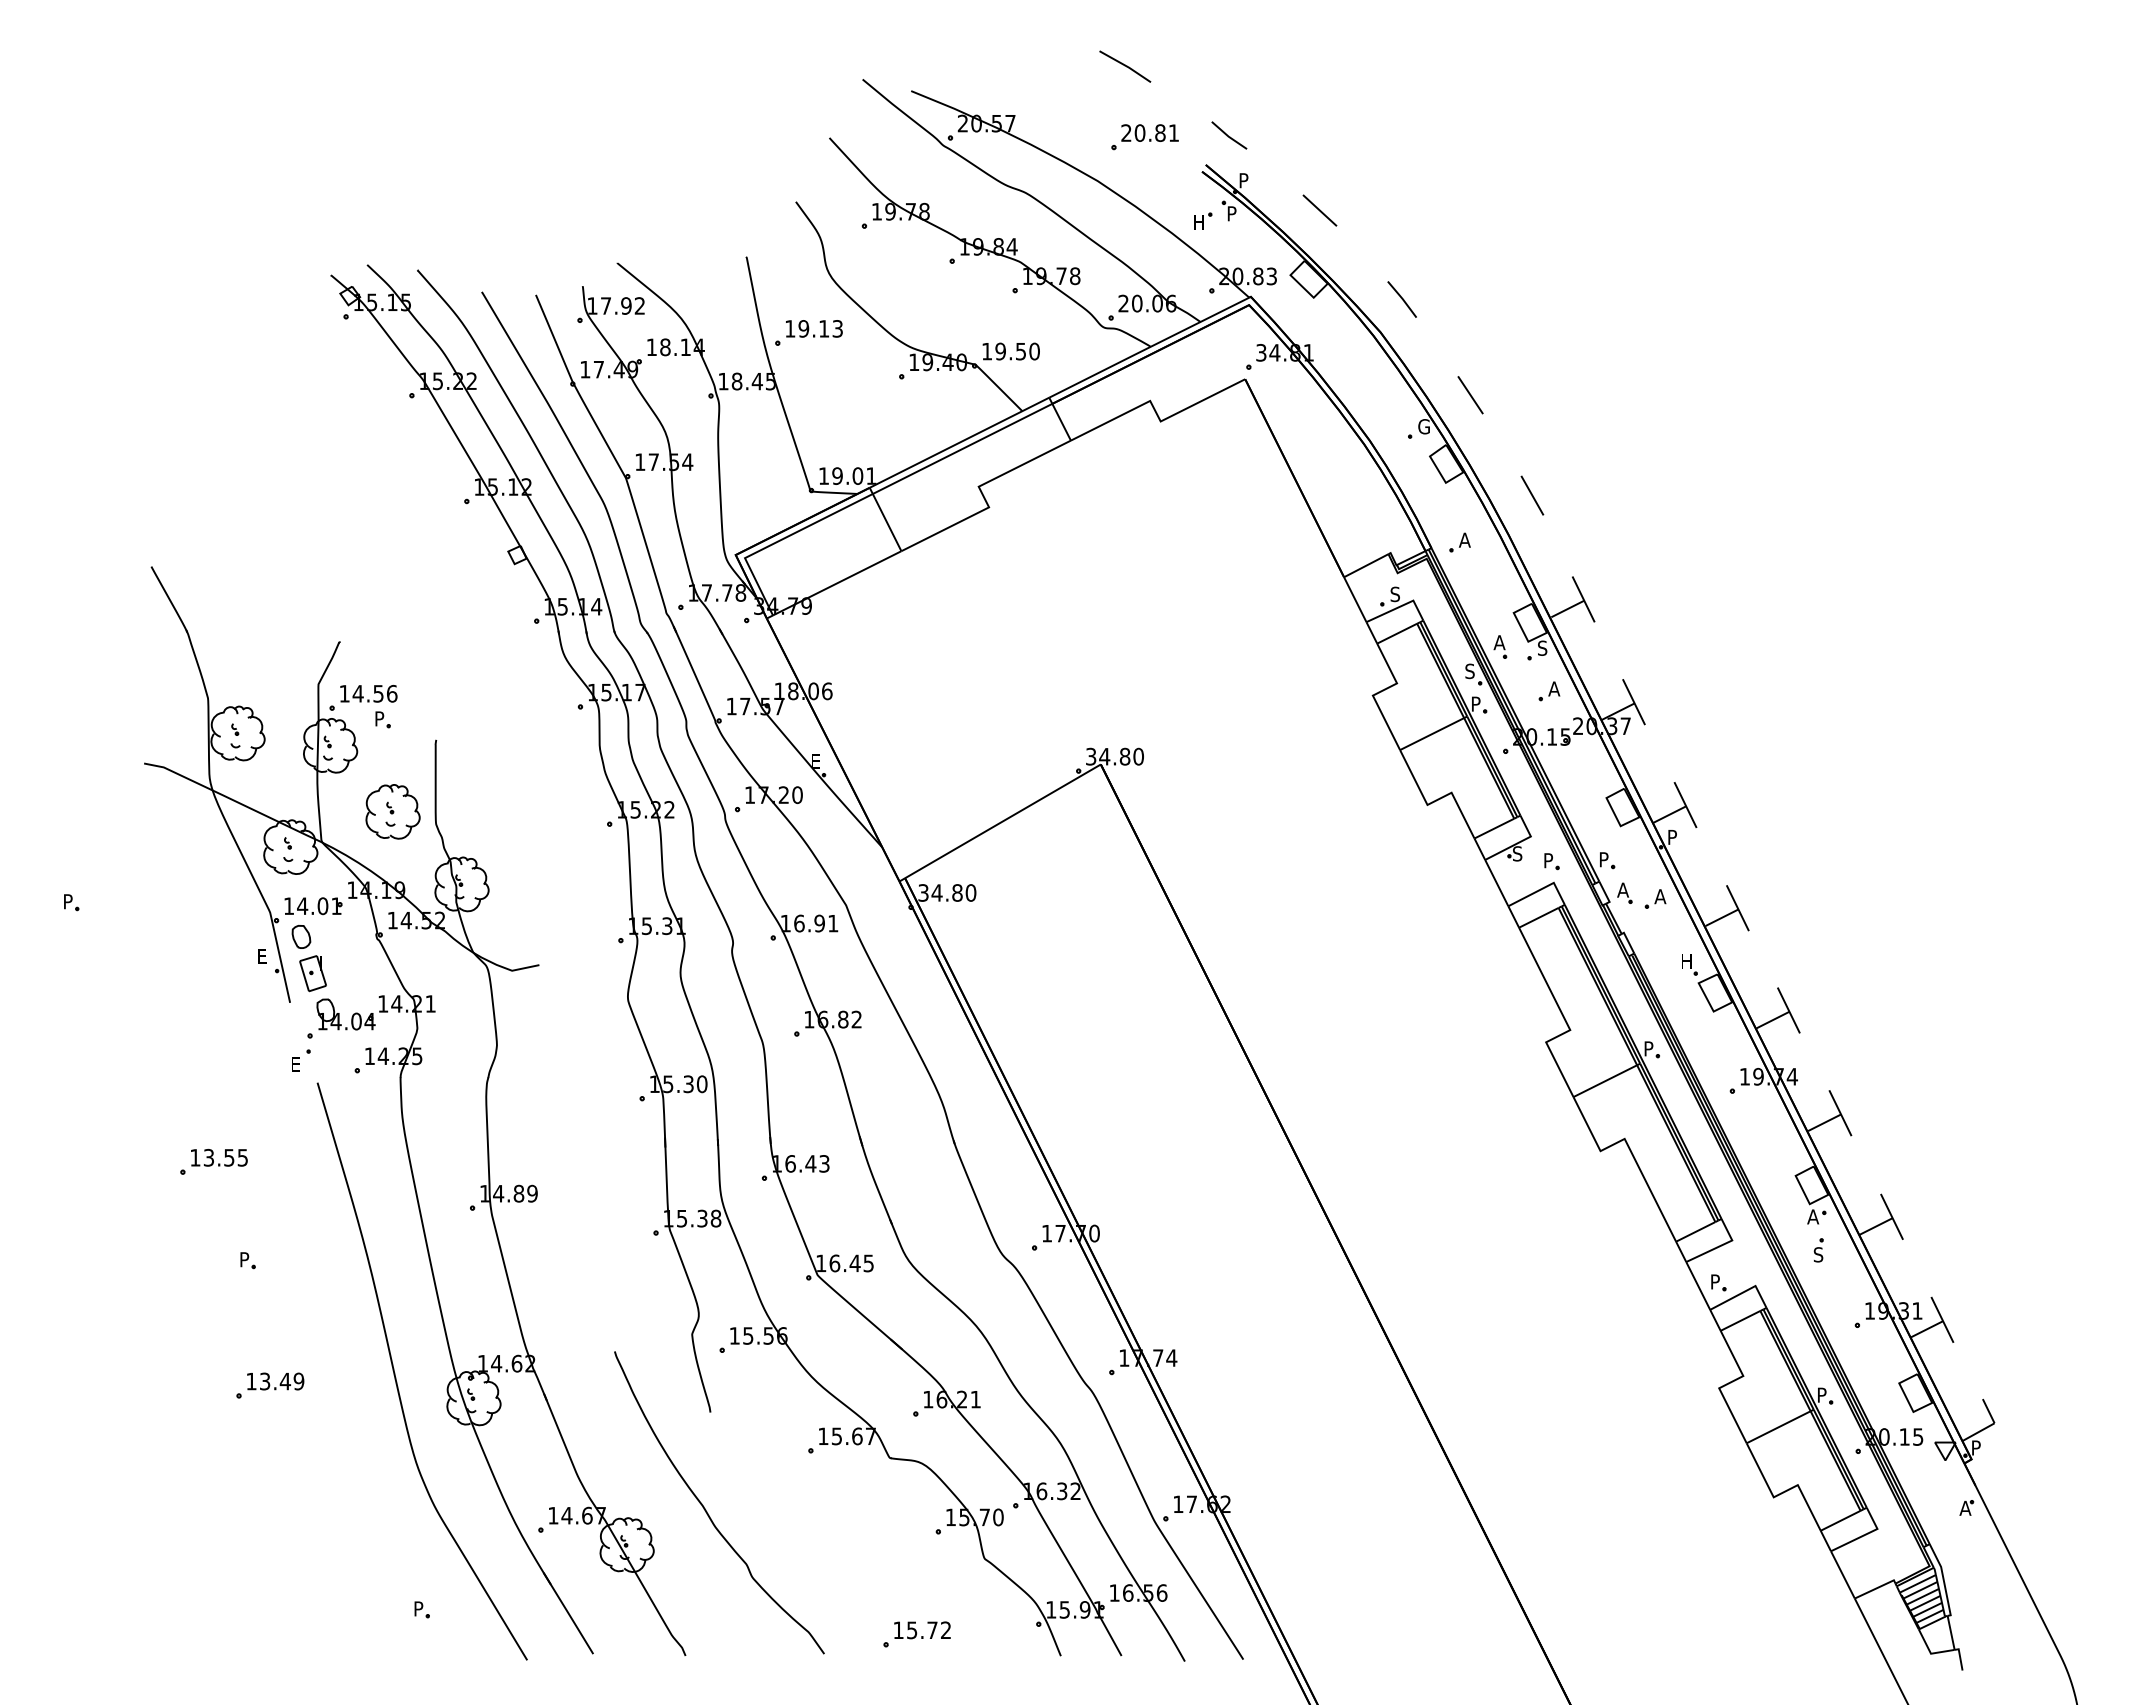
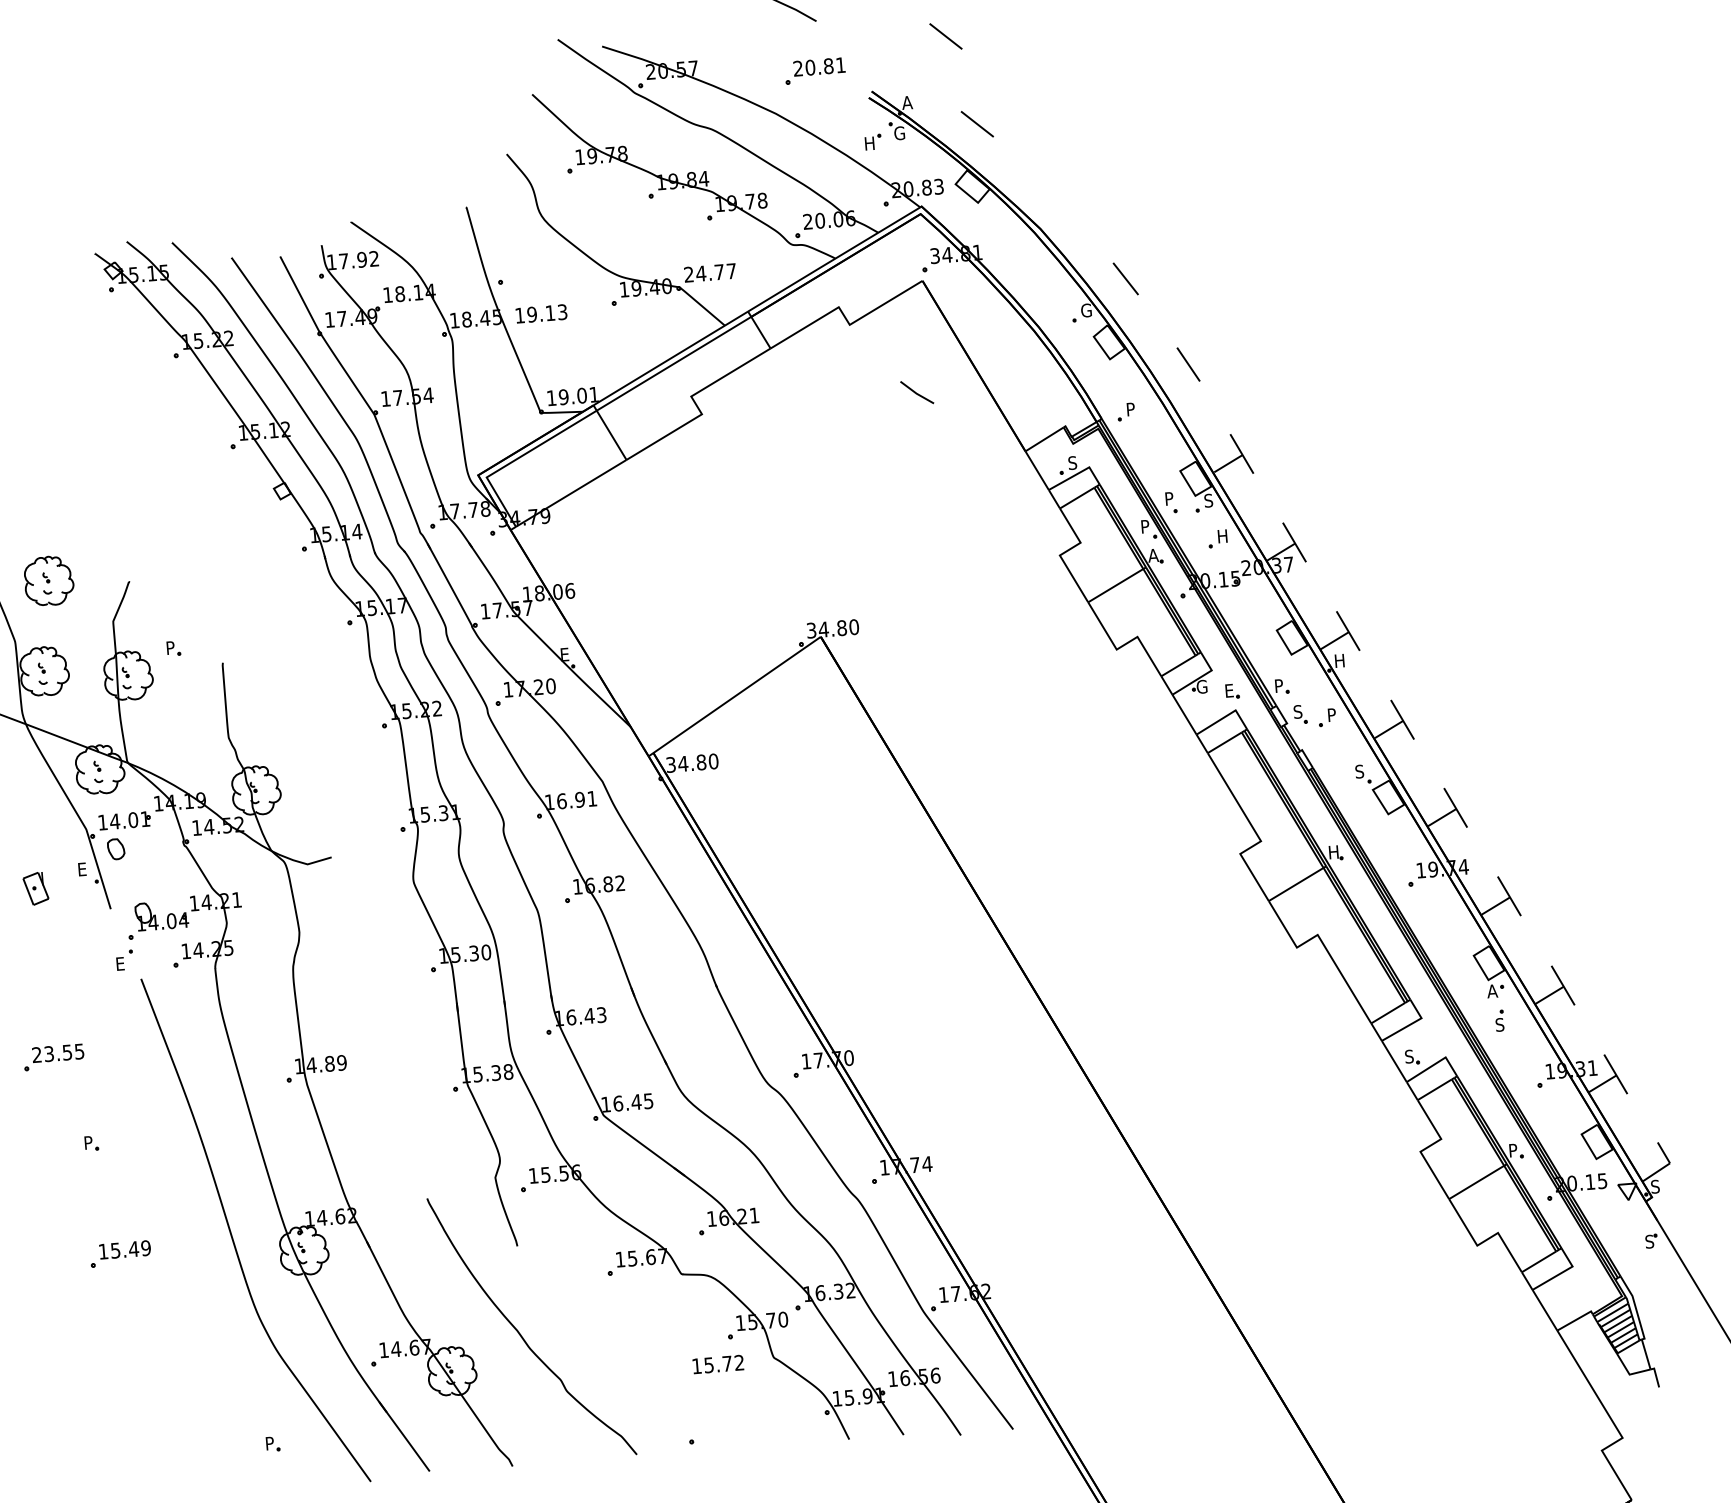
line: (1292, 110) -> (945, 36), added
line: (1228, 135) -> (916, 392), moved
text: (1244, 180) -> (907, 102), P -> A
text: (1232, 213) -> (899, 133), P -> G
line: (1401, 299) -> (1056, 198), removed
text: (814, 328) -> (541, 313), moved
text: (1010, 351) -> (709, 272), 19.50 -> 24.77
text: (1464, 539) -> (1130, 408), A -> P
text: (1499, 642) -> (1169, 498), A -> P
text: (1469, 671) -> (1144, 526), S -> P
text: (1554, 688) -> (1222, 535), A -> H
part: (363, 697) -> (154, 629), removed
text: (1476, 703) -> (1153, 555), P -> A
part: (392, 811) -> (48, 580), moved
text: (1673, 836) -> (1339, 660), P -> H
text: (1518, 853) -> (1201, 686), S -> G
text: (1548, 860) -> (1229, 690), P -> E
text: (1623, 889) -> (1298, 711), A -> S
text: (1660, 896) -> (1332, 714), A -> P
text: (1686, 961) -> (1360, 771), H -> S
part: (312, 973) -> (35, 888), moved
text: (1649, 1048) -> (1333, 852), P -> H
text: (195, 1157) -> (37, 1054), 13.55 -> 23.55
text: (1715, 1281) -> (1409, 1056), P -> S
text: (265, 1380) -> (115, 1249), 13.49 -> 15.49
text: (1975, 1447) -> (1654, 1186), P -> S
text: (1965, 1508) -> (1650, 1241), A -> S
text: (922, 1630) -> (718, 1364), moved

